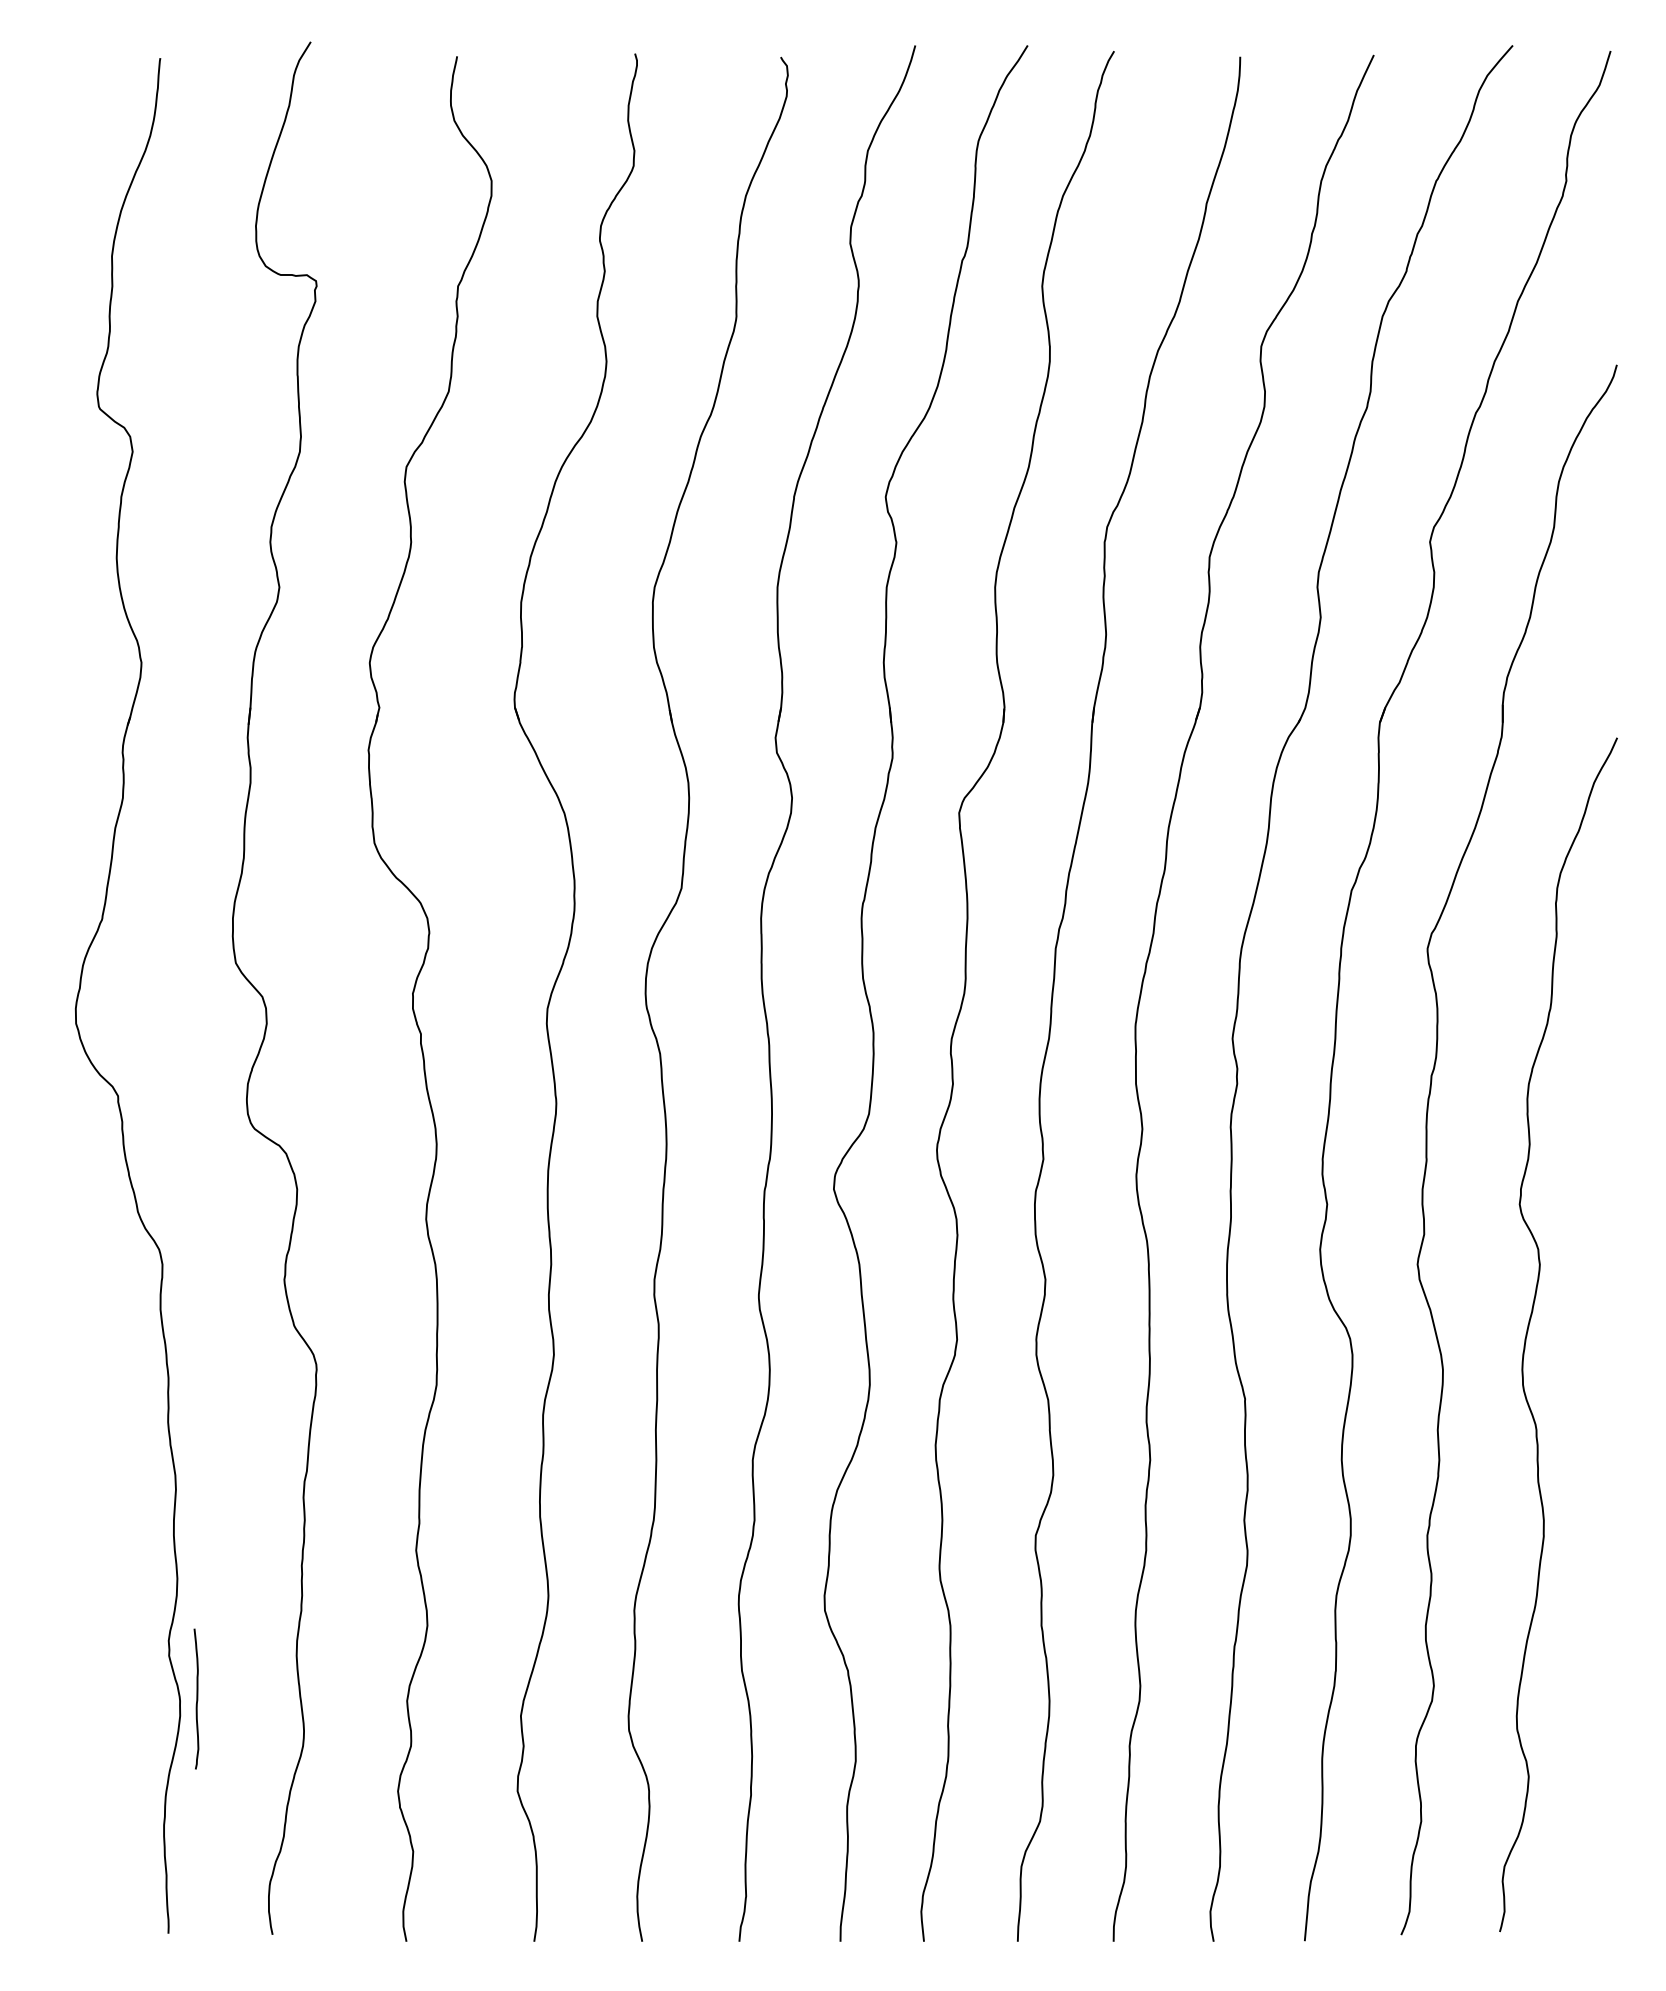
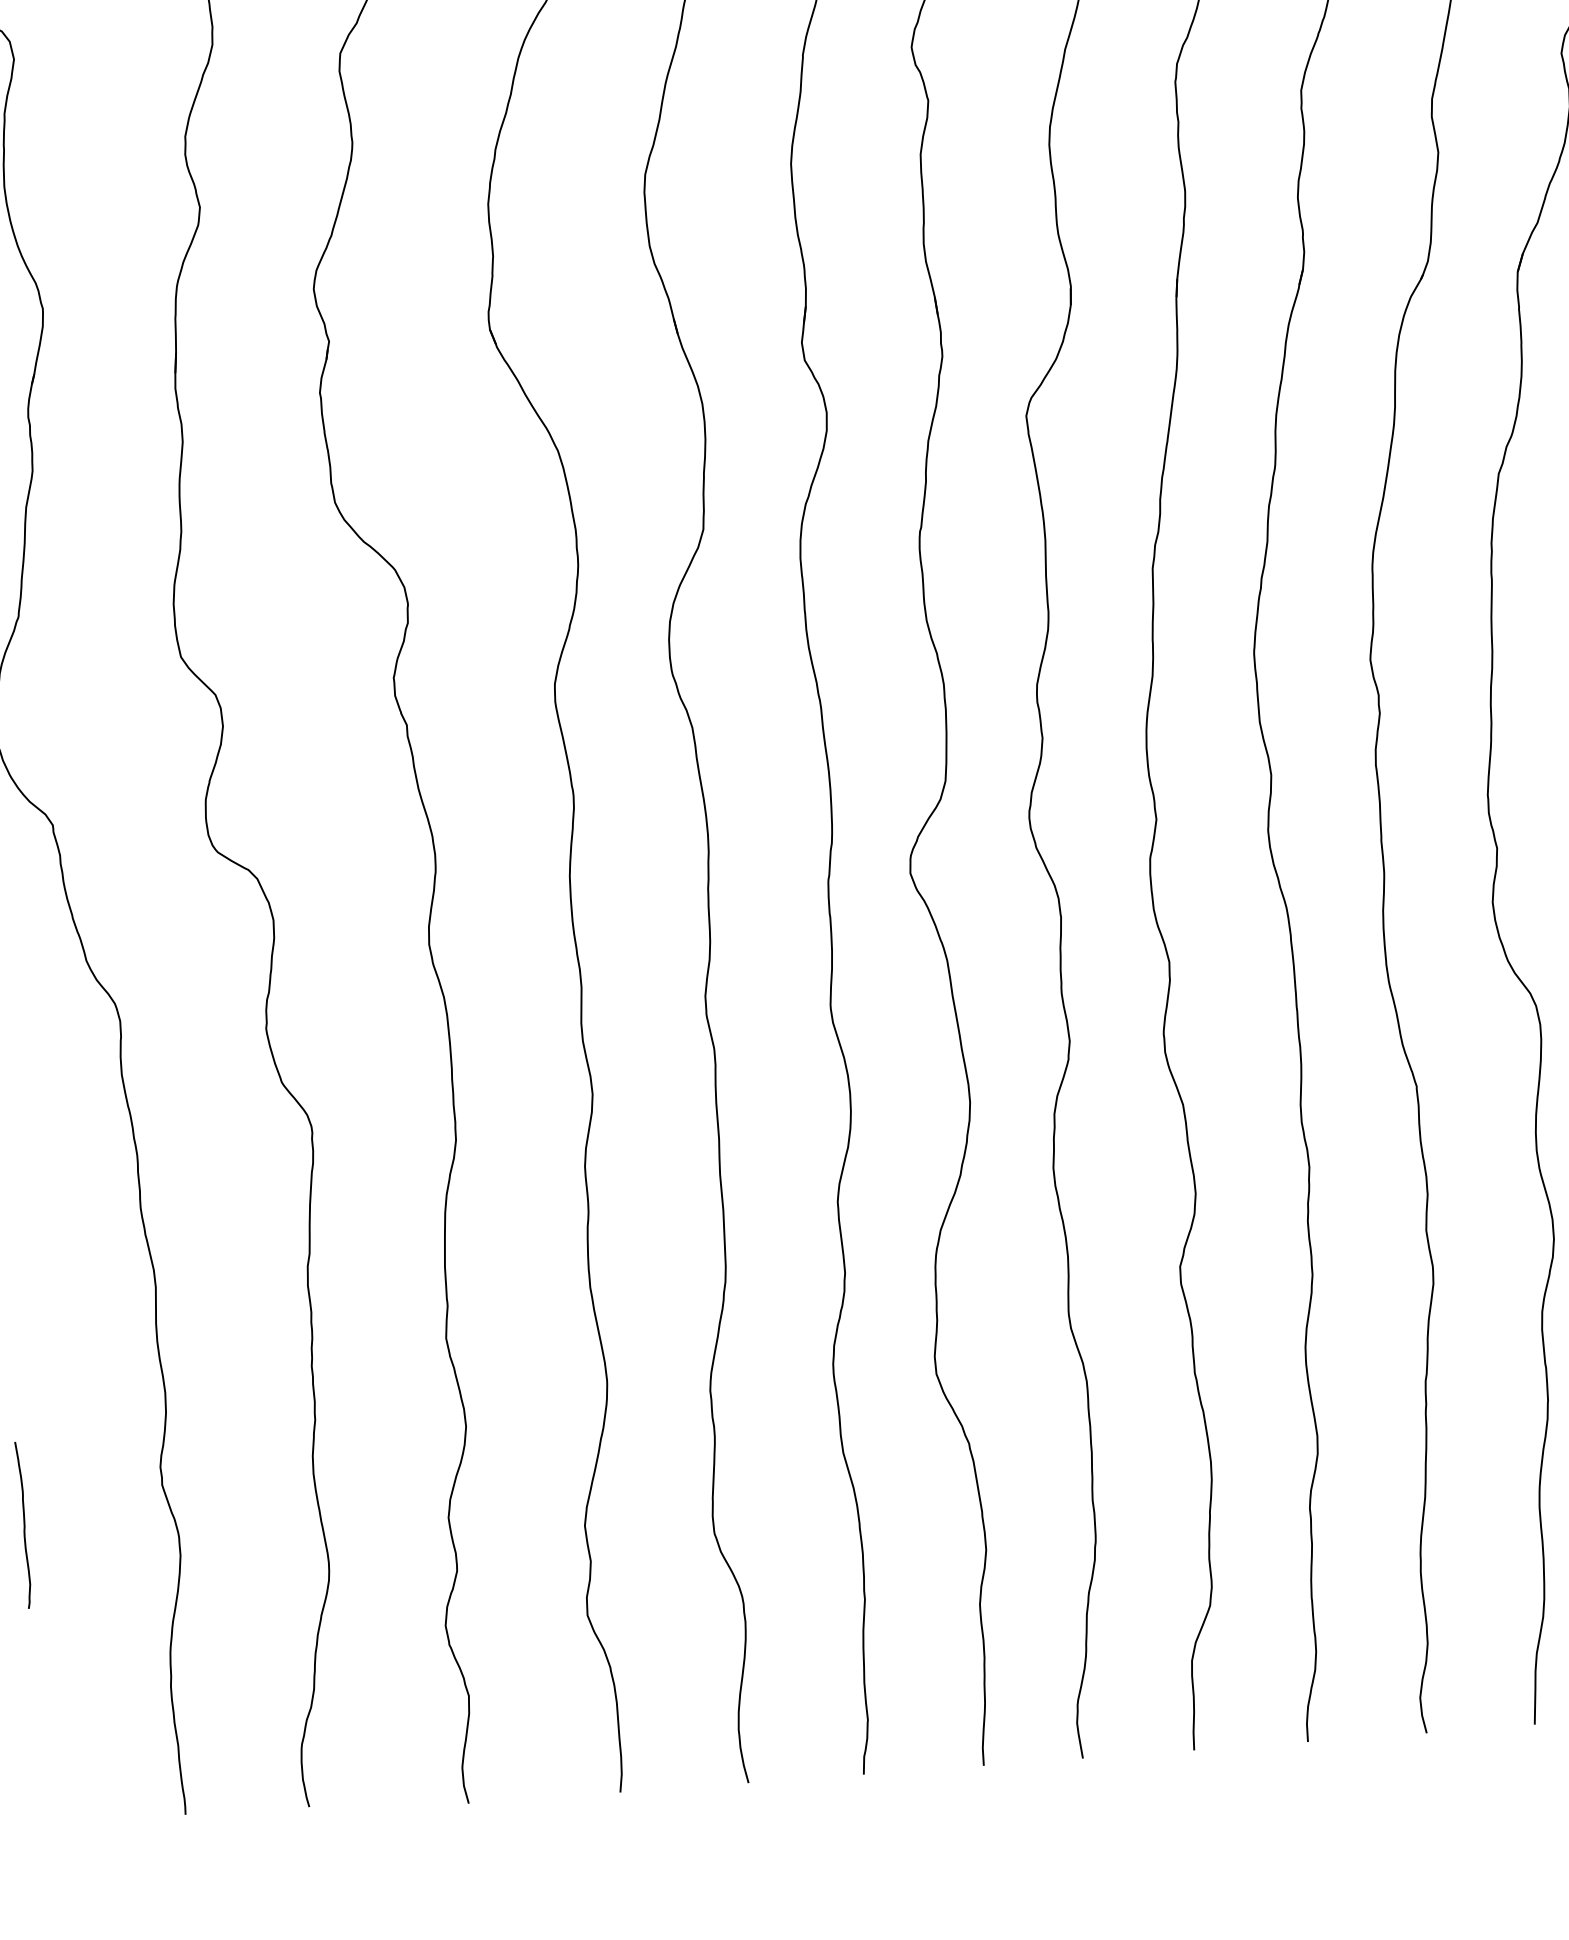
curve: (196, 1698) -> (23, 1524), moved

